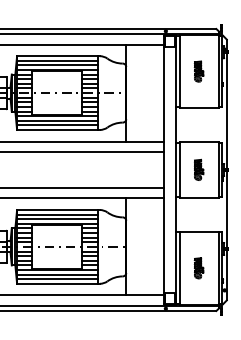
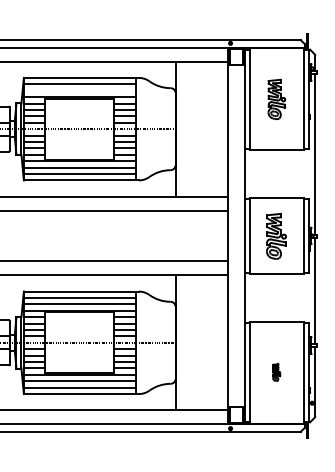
line: (57, 65) -> (79, 90), removed
part: (198, 71) -> (275, 99), size x1.4
part: (199, 169) -> (277, 235), size x1.6
part: (198, 268) -> (275, 372), size x0.6

